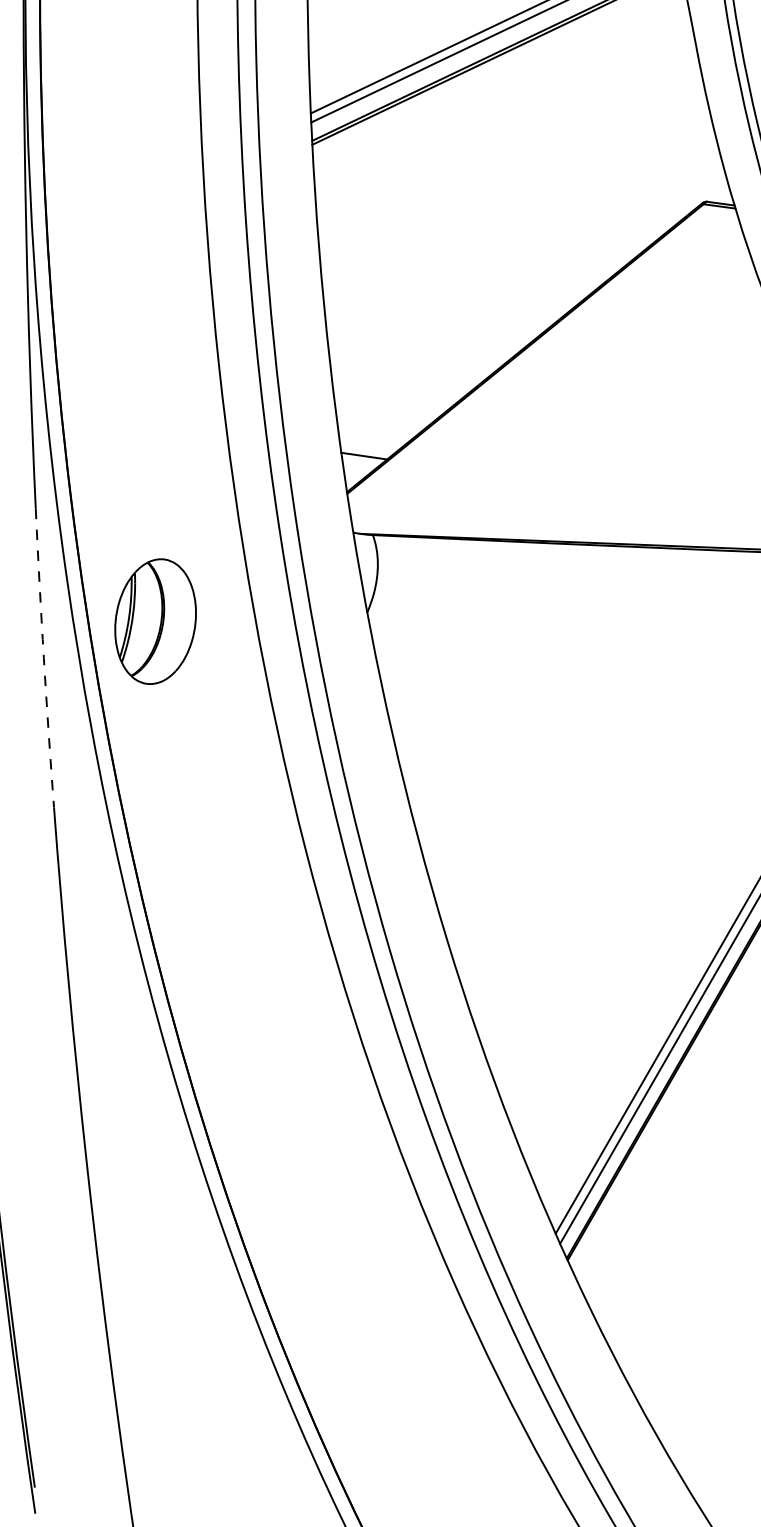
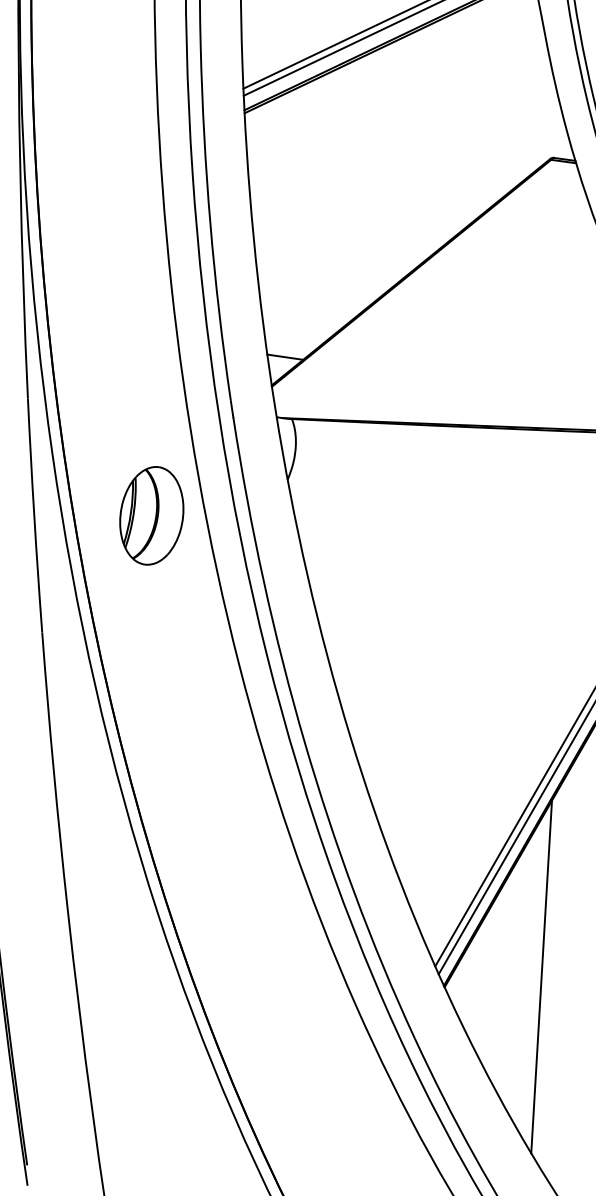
part: (155, 621) -> (151, 515), moved
arc: (44, 658) -> (34, 515), dashed -> solid
line: (691, 1246) -> (541, 976), added

